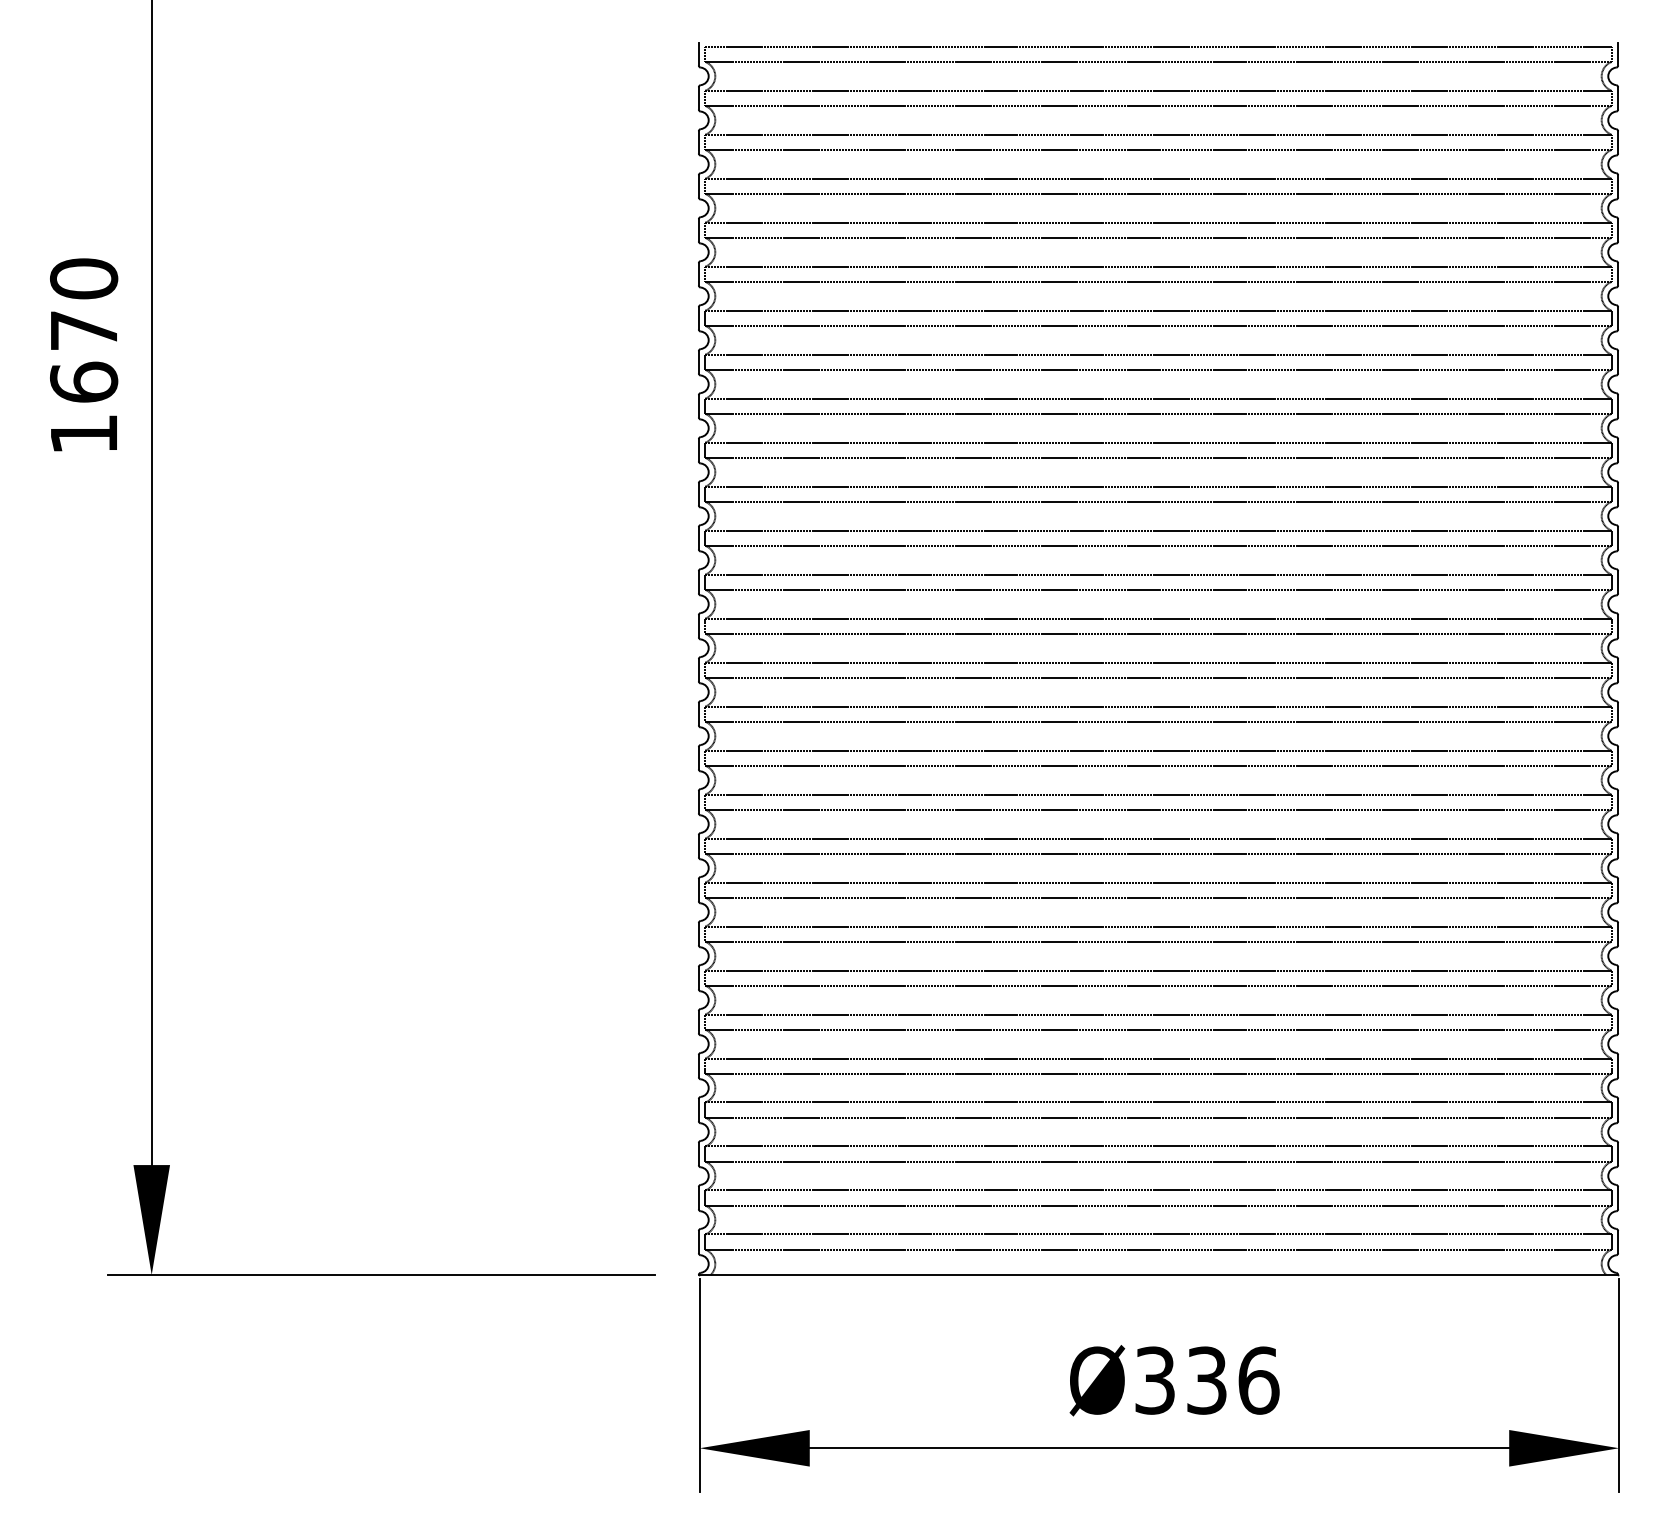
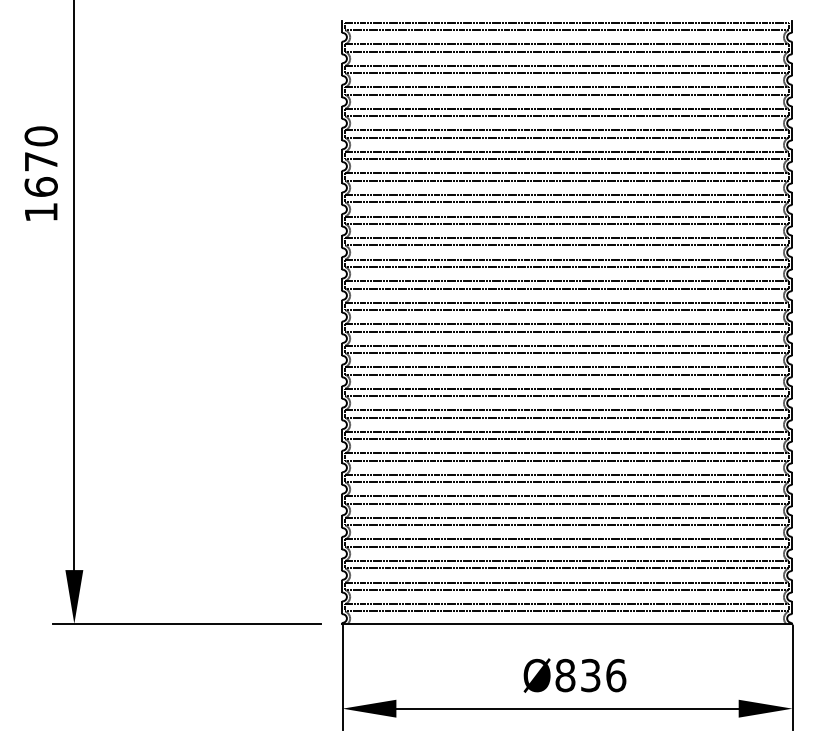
text: (1155, 1380) -> (565, 675), Ø336 -> Ø836

